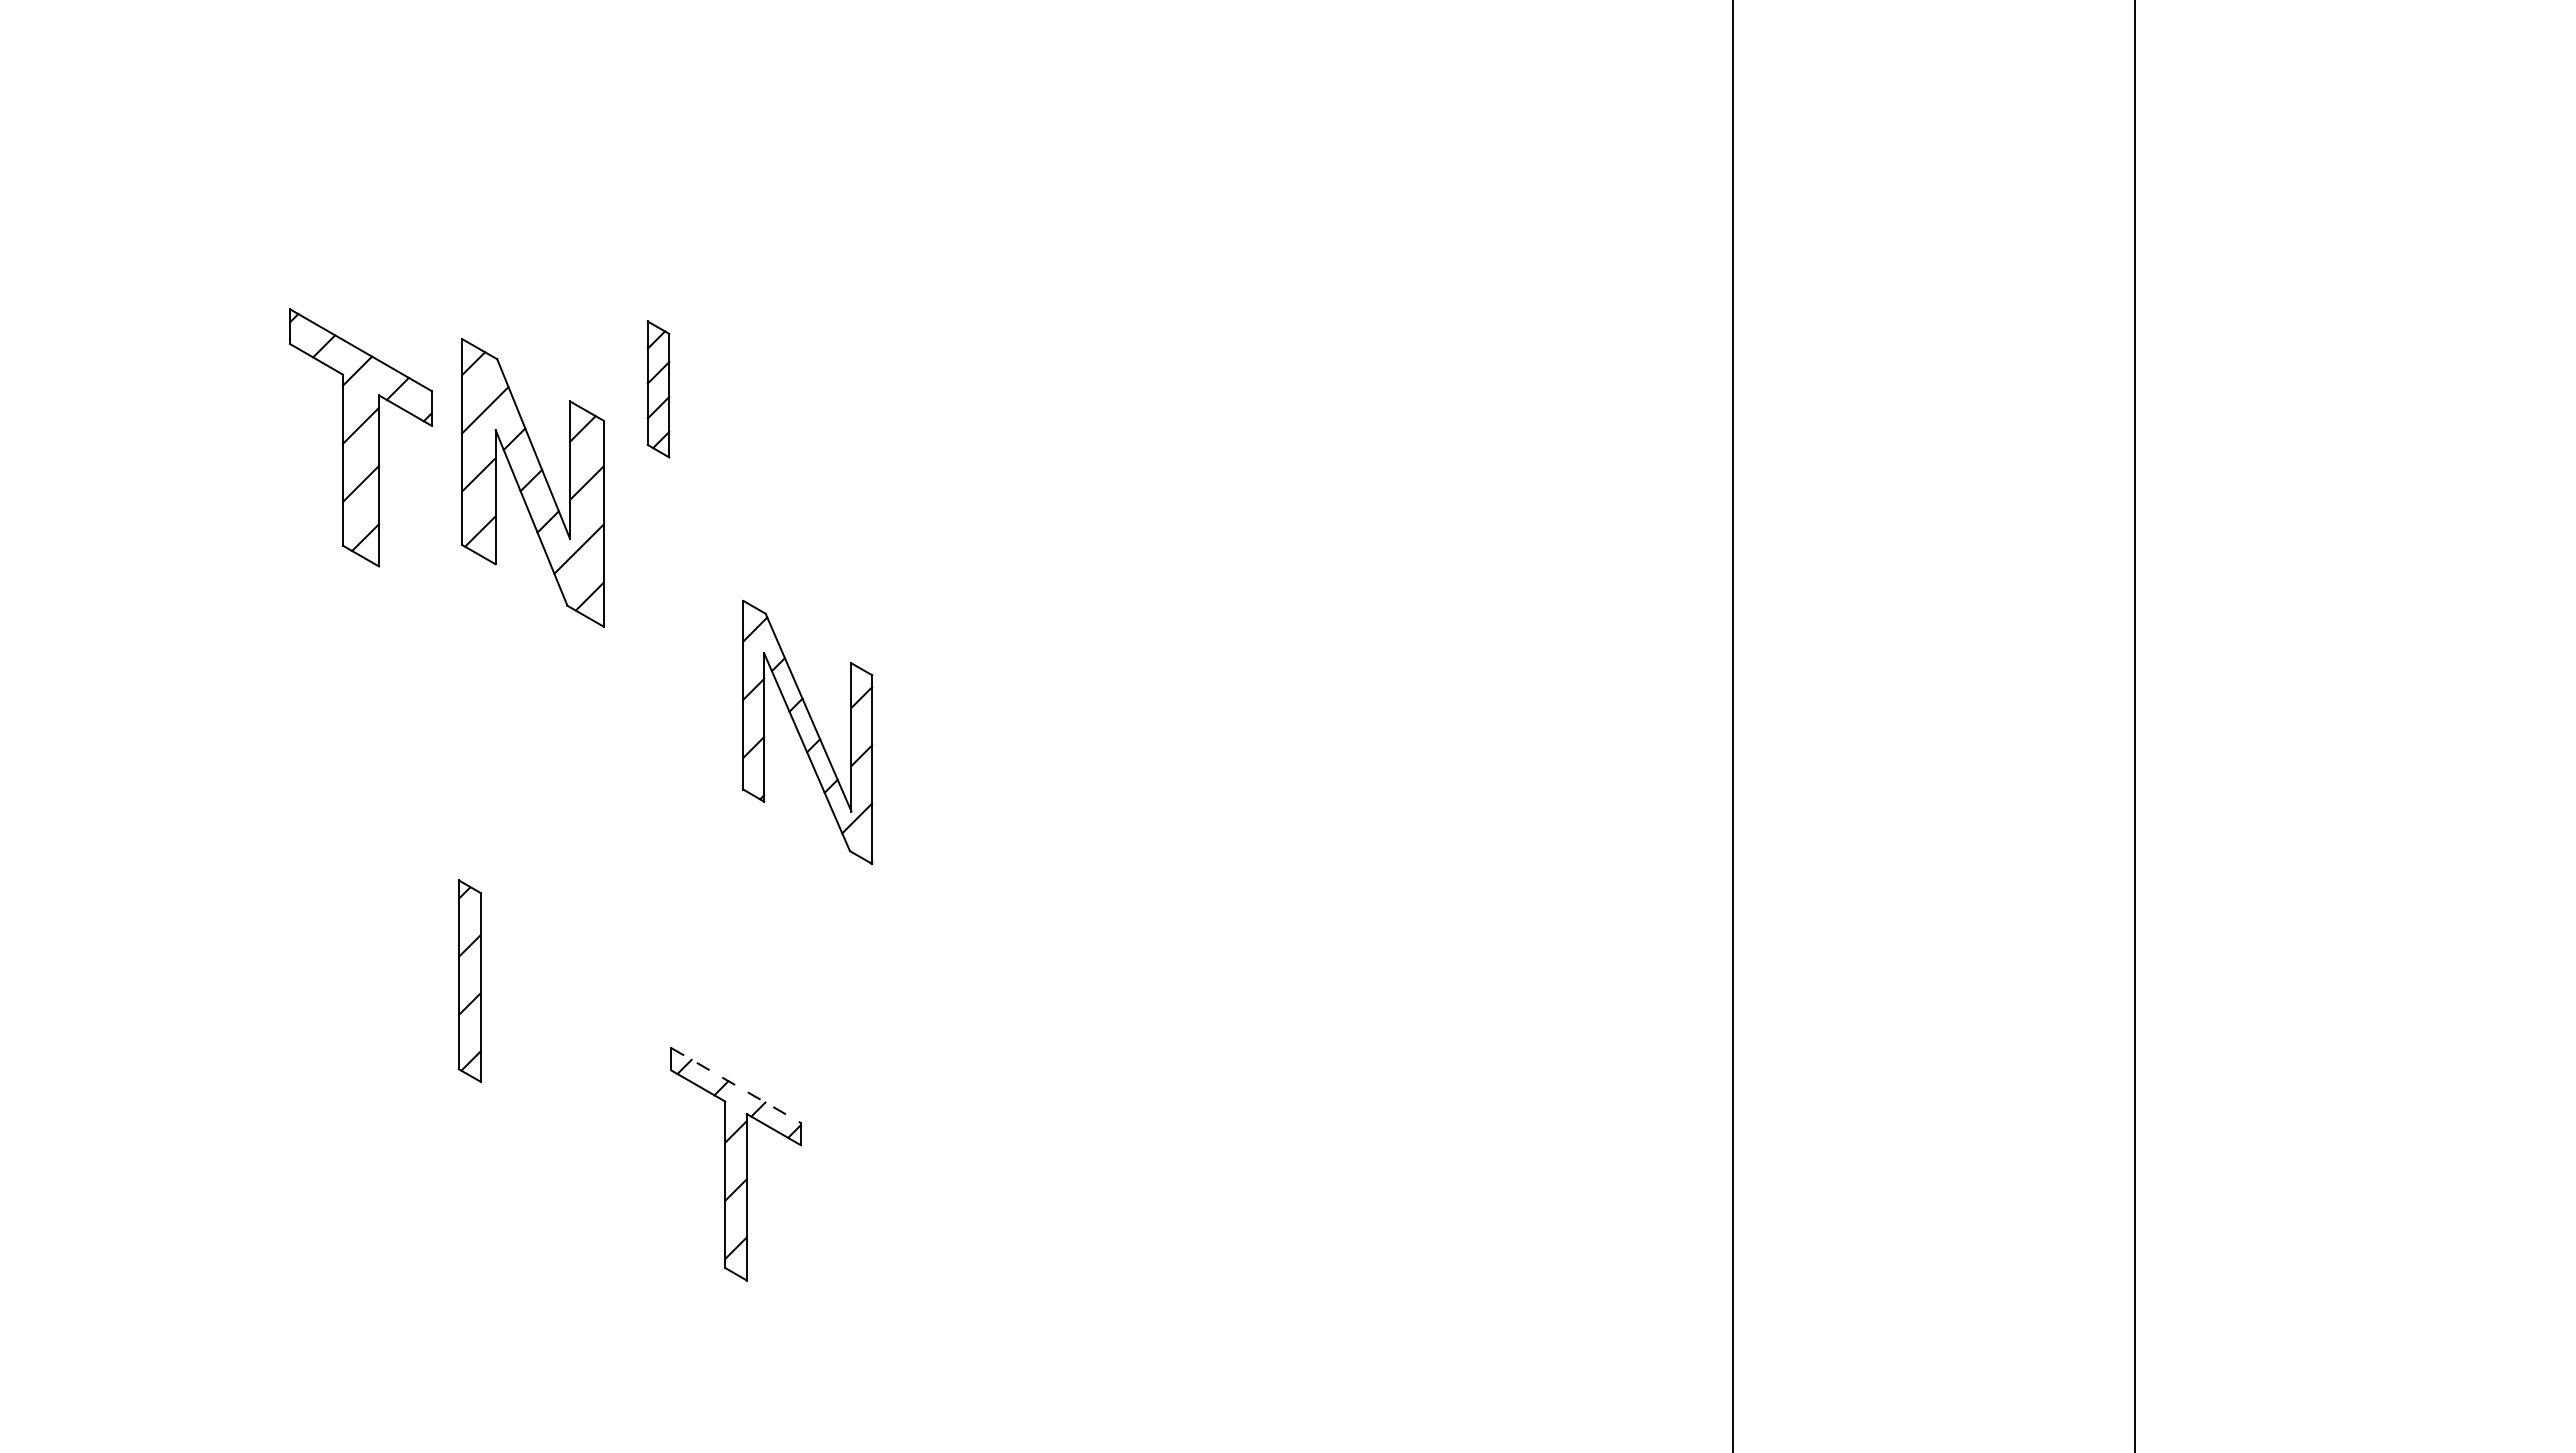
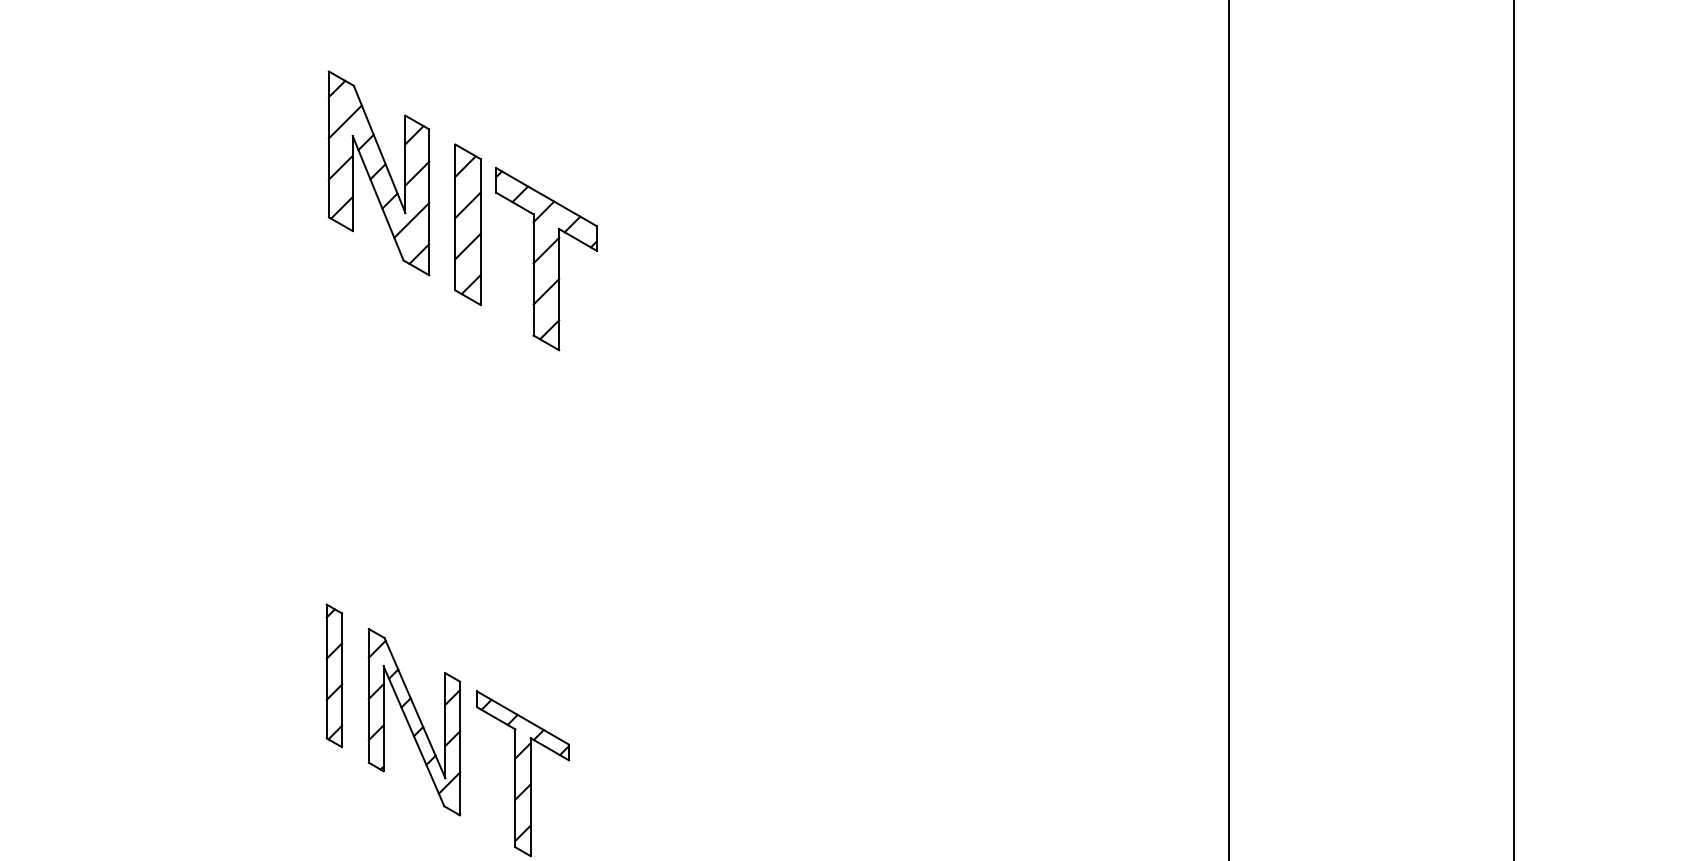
part: (658, 389) -> (468, 224), size x1.67
part: (360, 437) -> (546, 258), moved
part: (532, 482) -> (378, 173), moved
part: (807, 731) -> (414, 721), moved
part: (469, 980) -> (334, 675), moved
line: (736, 1085) -> (523, 717), dashed -> solid

